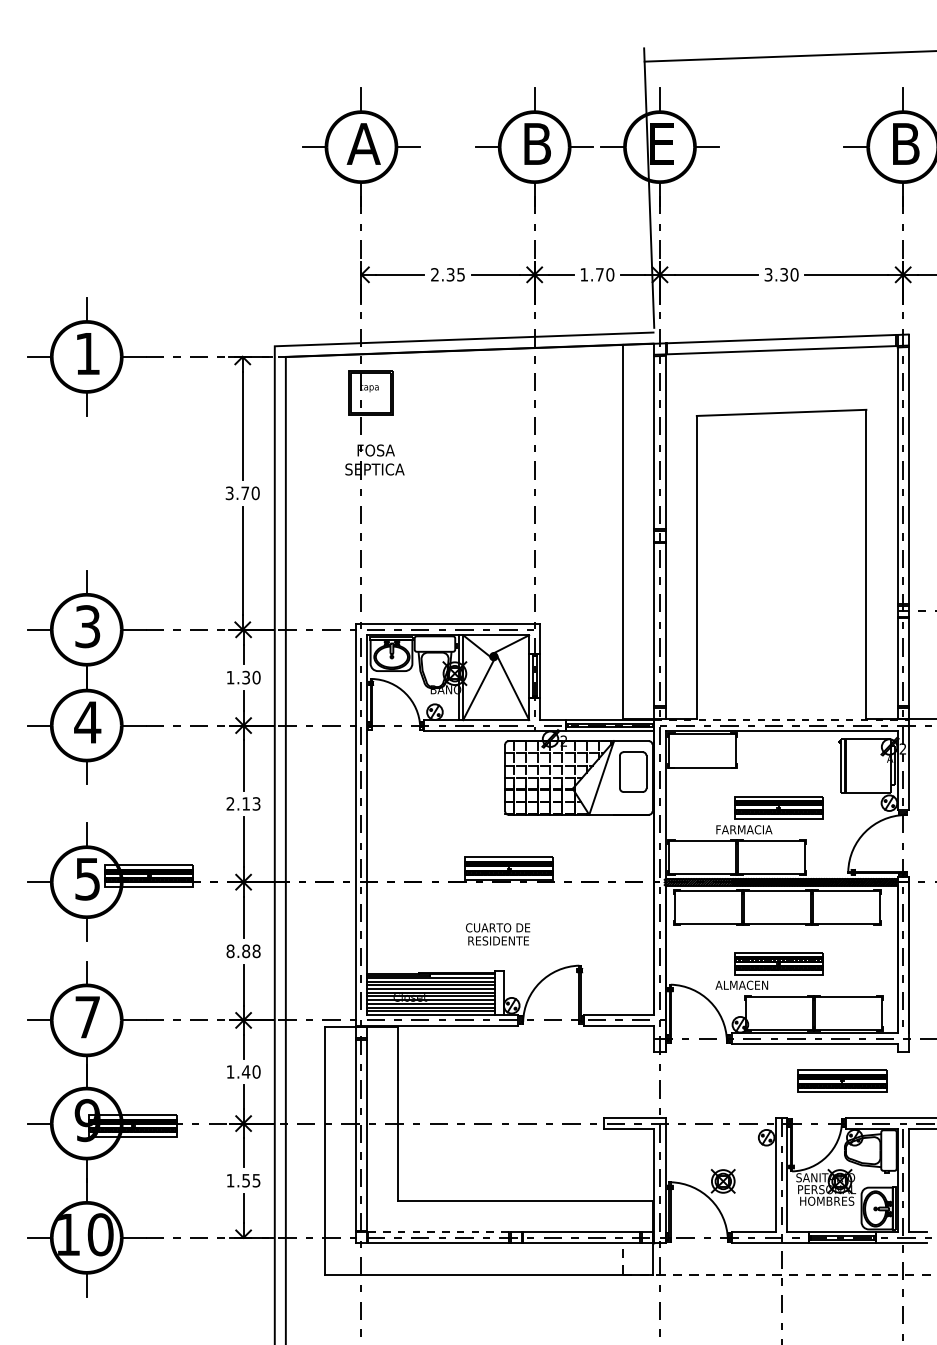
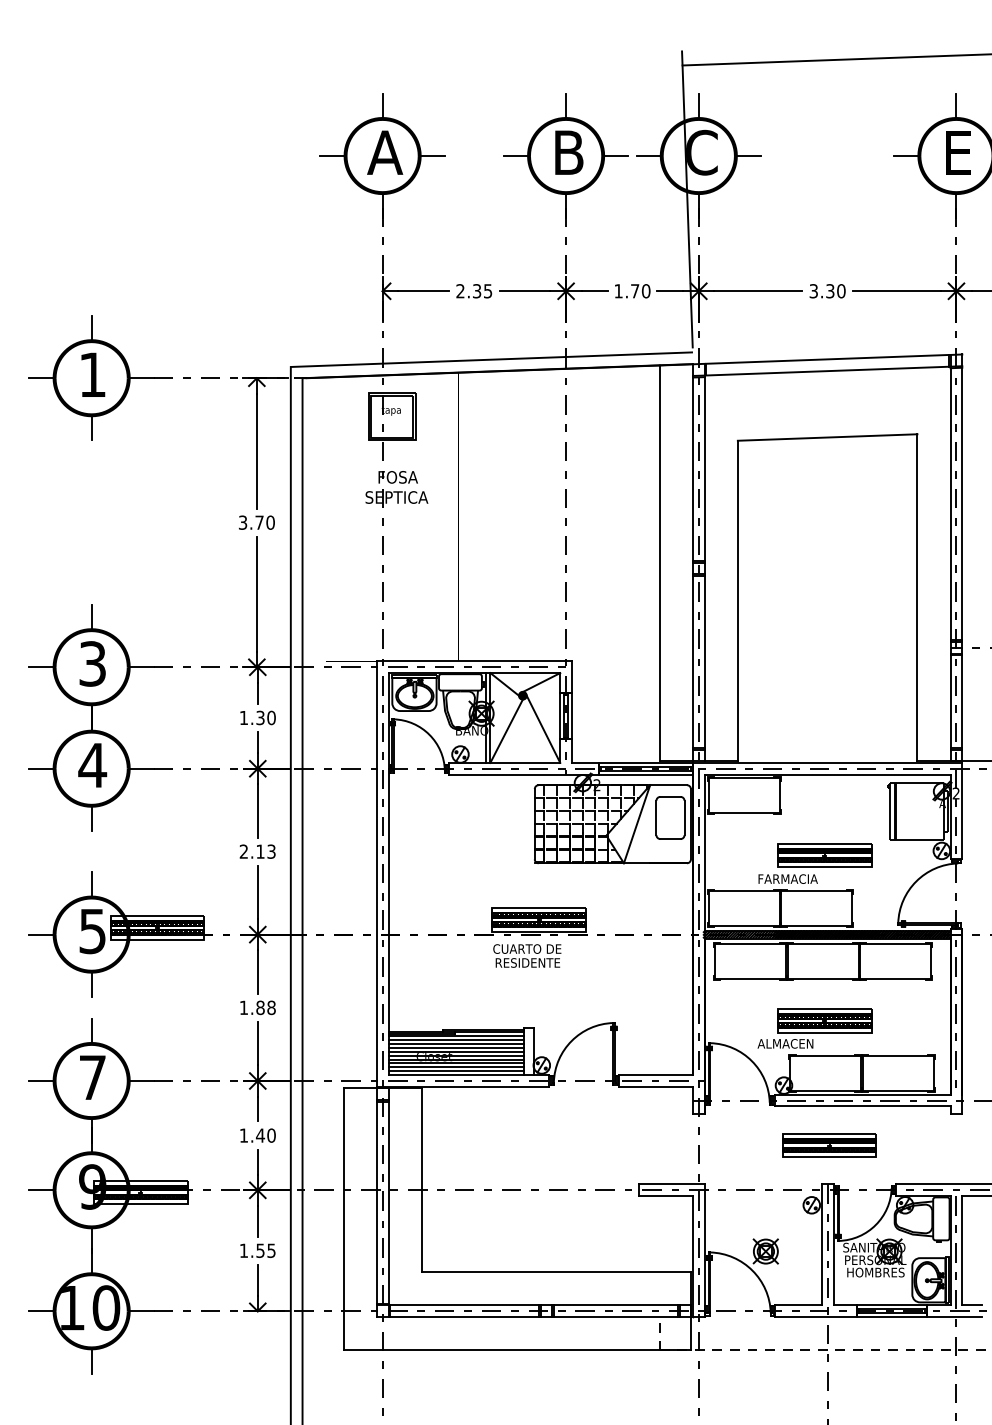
text: (662, 143) -> (701, 152), E -> C
text: (906, 143) -> (959, 152), B -> E
line: (782, 720) -> (828, 763), dashed -> solid
text: (498, 934) -> (527, 956), moved
text: (230, 951) -> (243, 1008), 8.88 -> 1.88
part: (842, 1080) -> (829, 1144), moved
line: (439, 1232) -> (465, 1305), dashed -> solid

